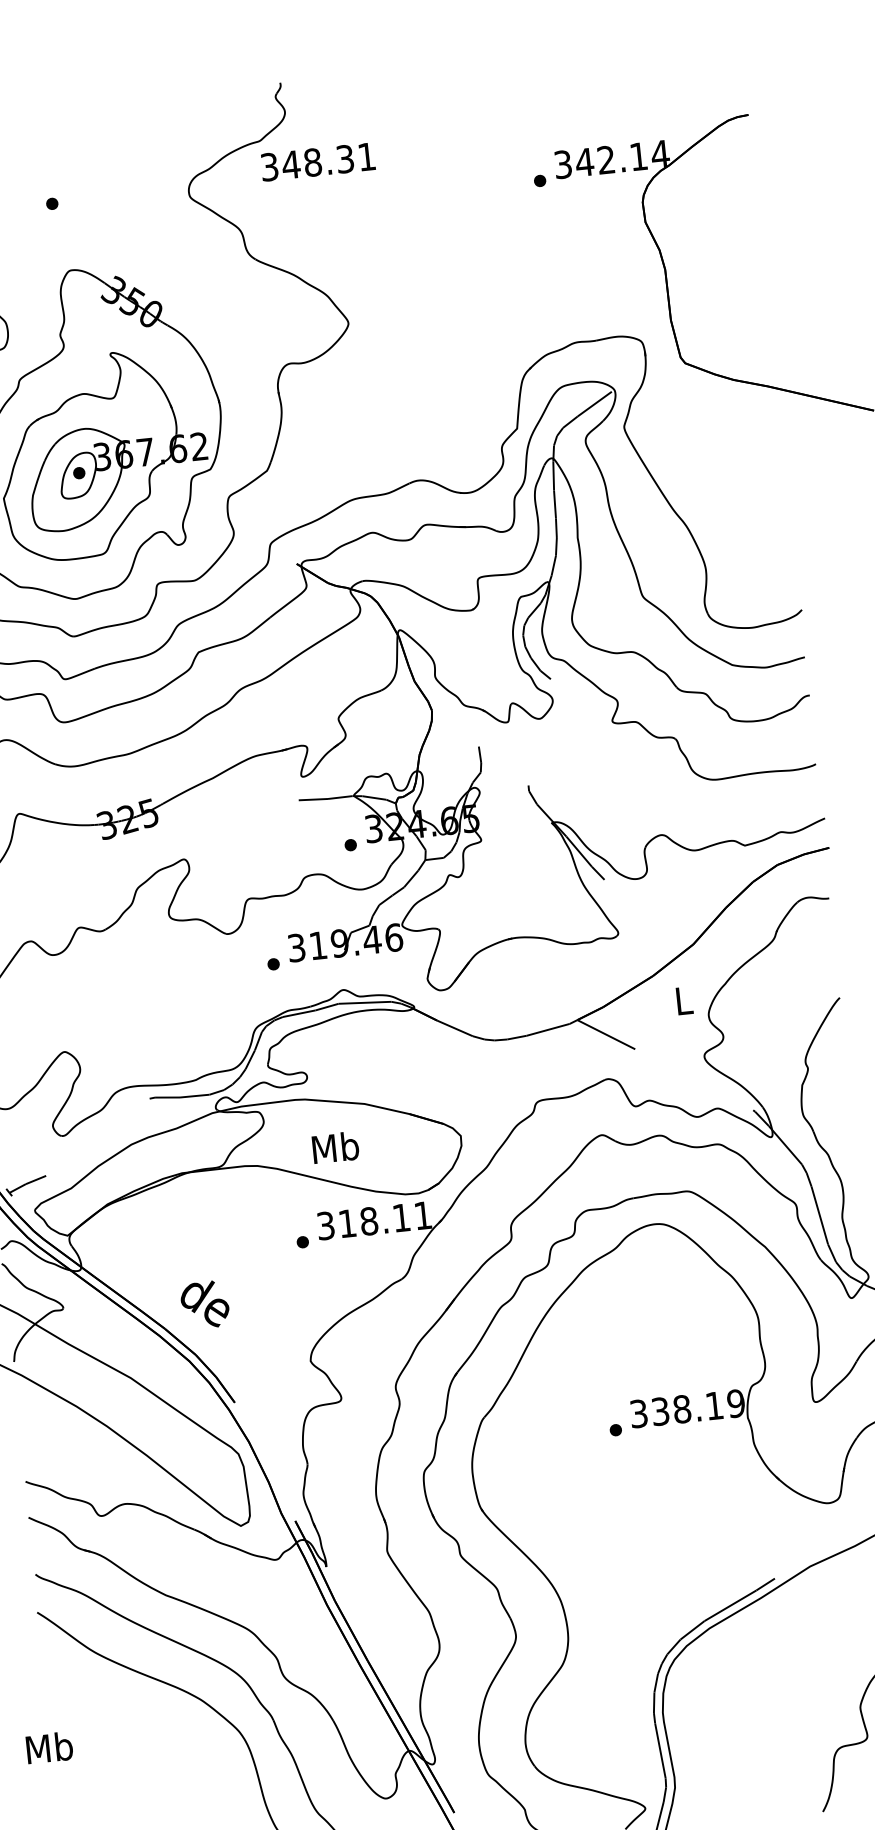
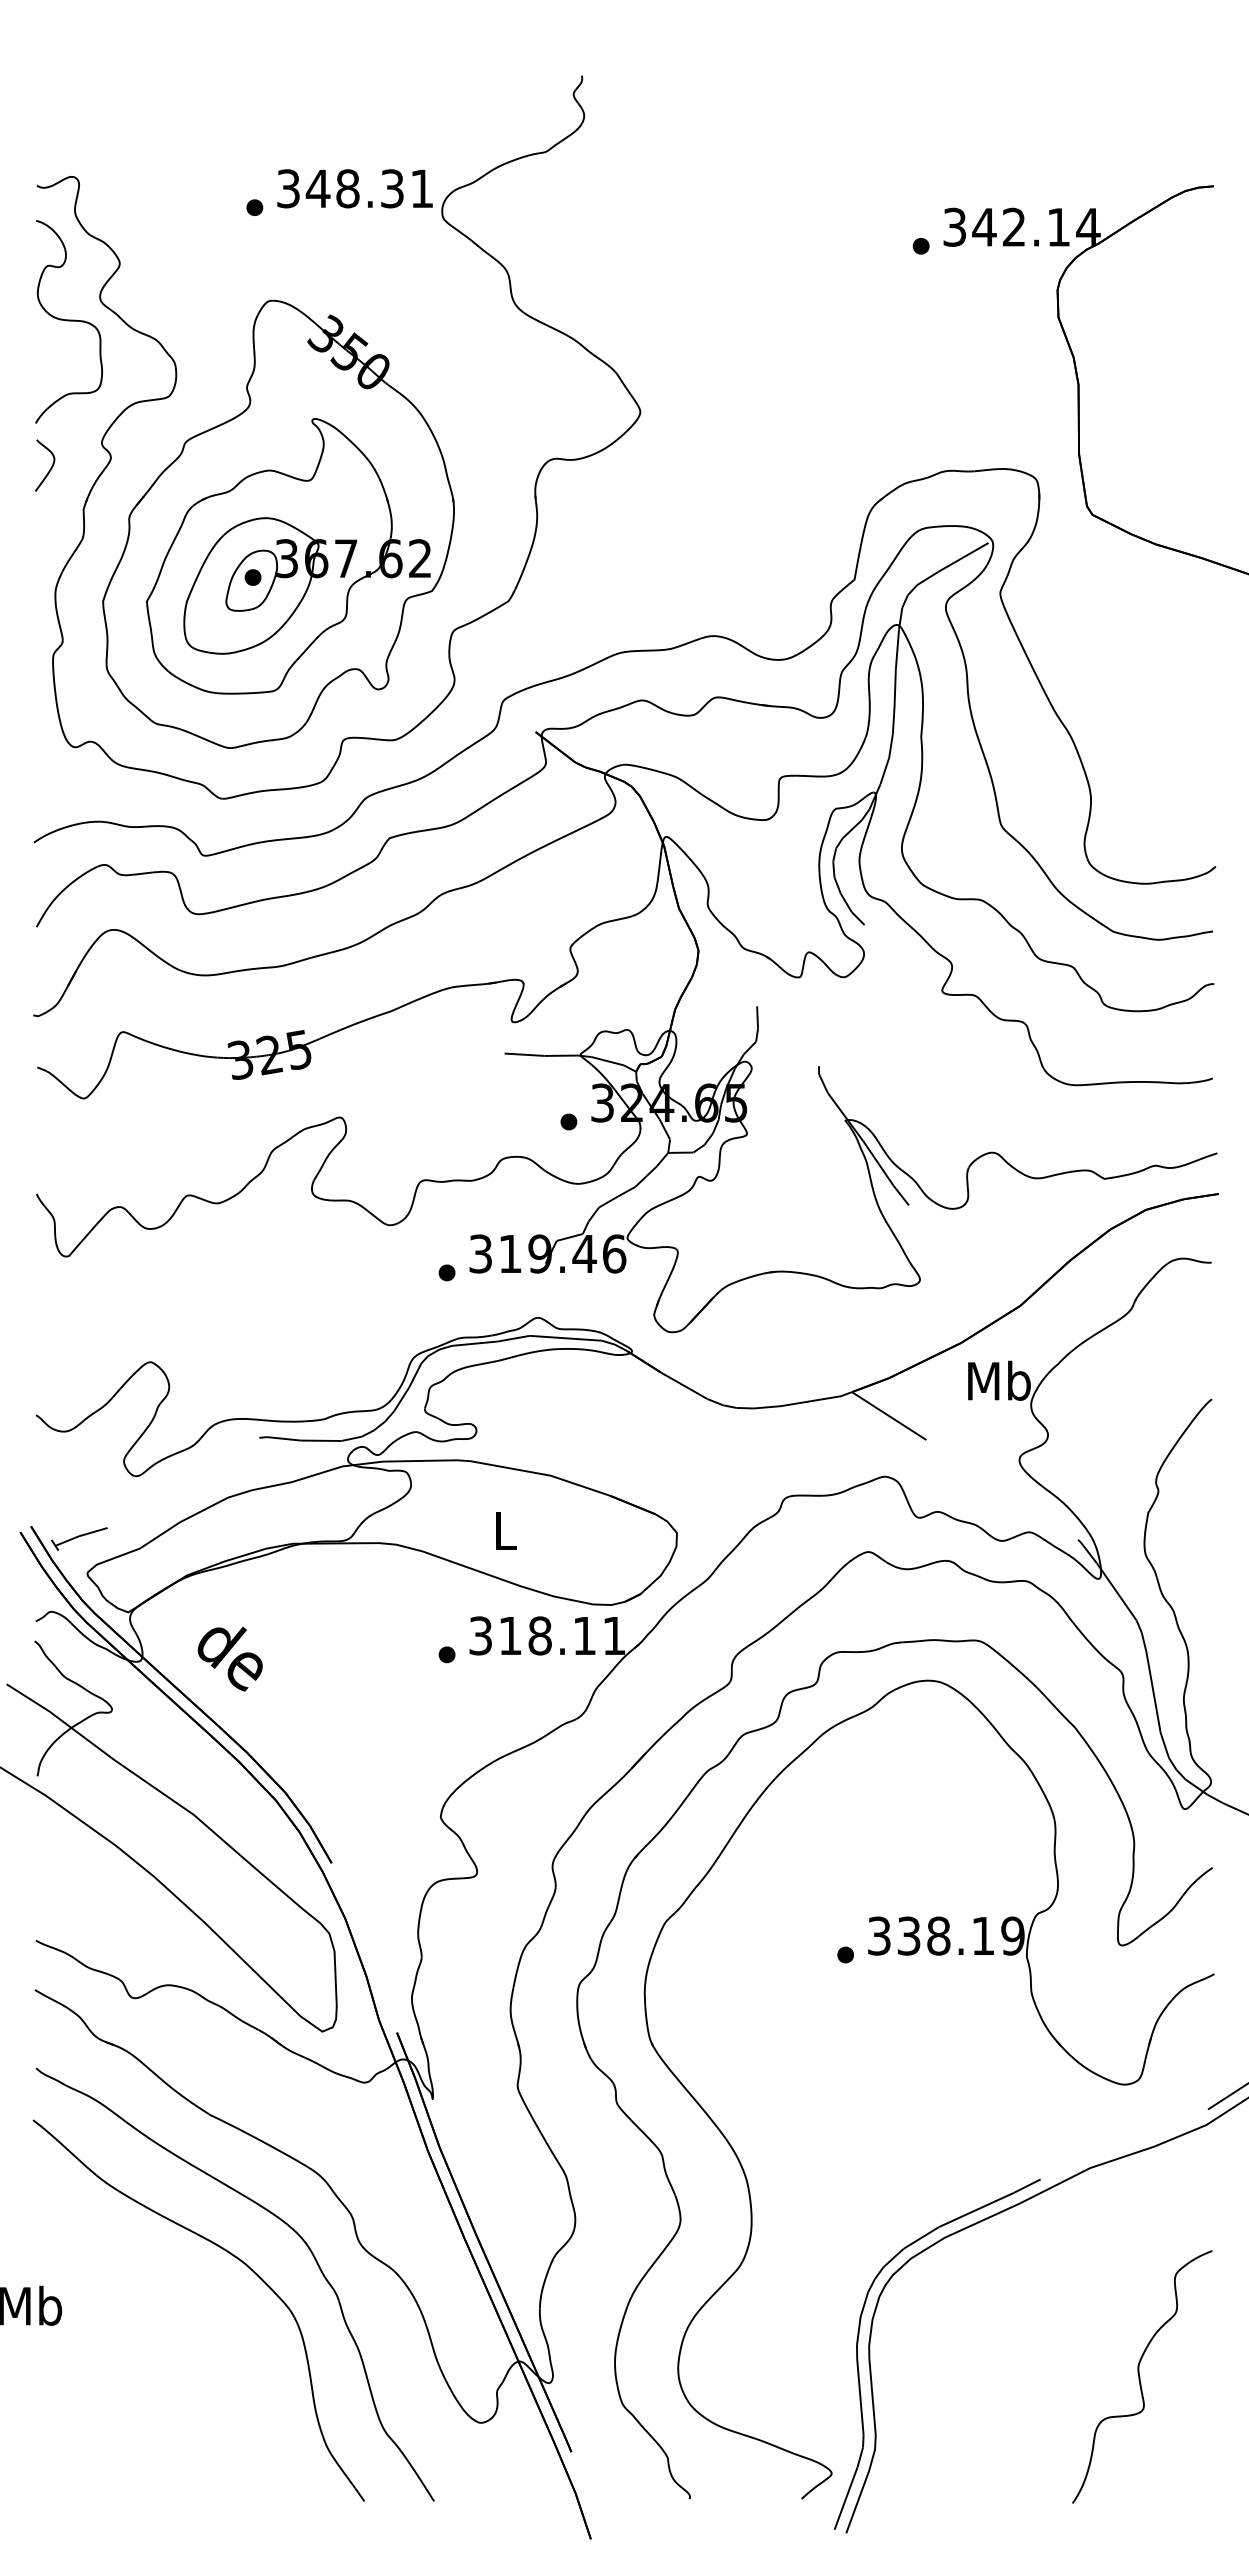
text: (317, 161) -> (354, 188), moved
text: (683, 1000) -> (999, 1380), L -> Mb
text: (335, 1147) -> (505, 1530), Mb -> L
text: (204, 1304) -> (229, 1658), moved

